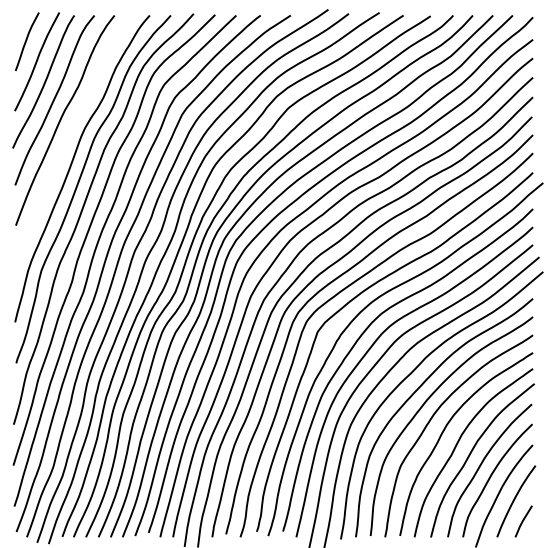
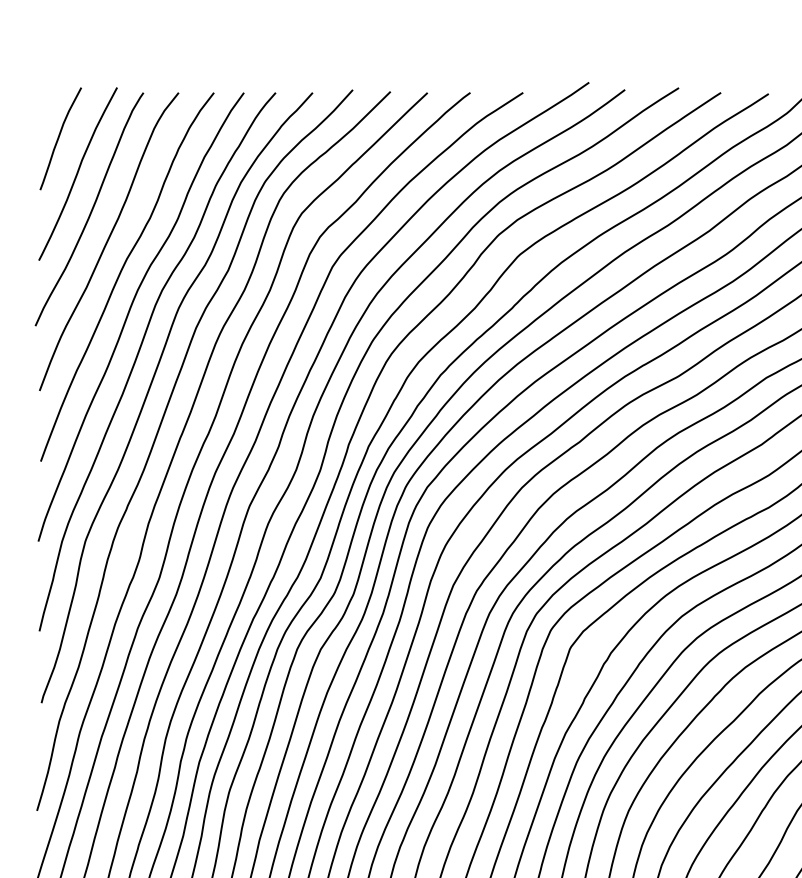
curve: (67, 140) -> (131, 312), added

